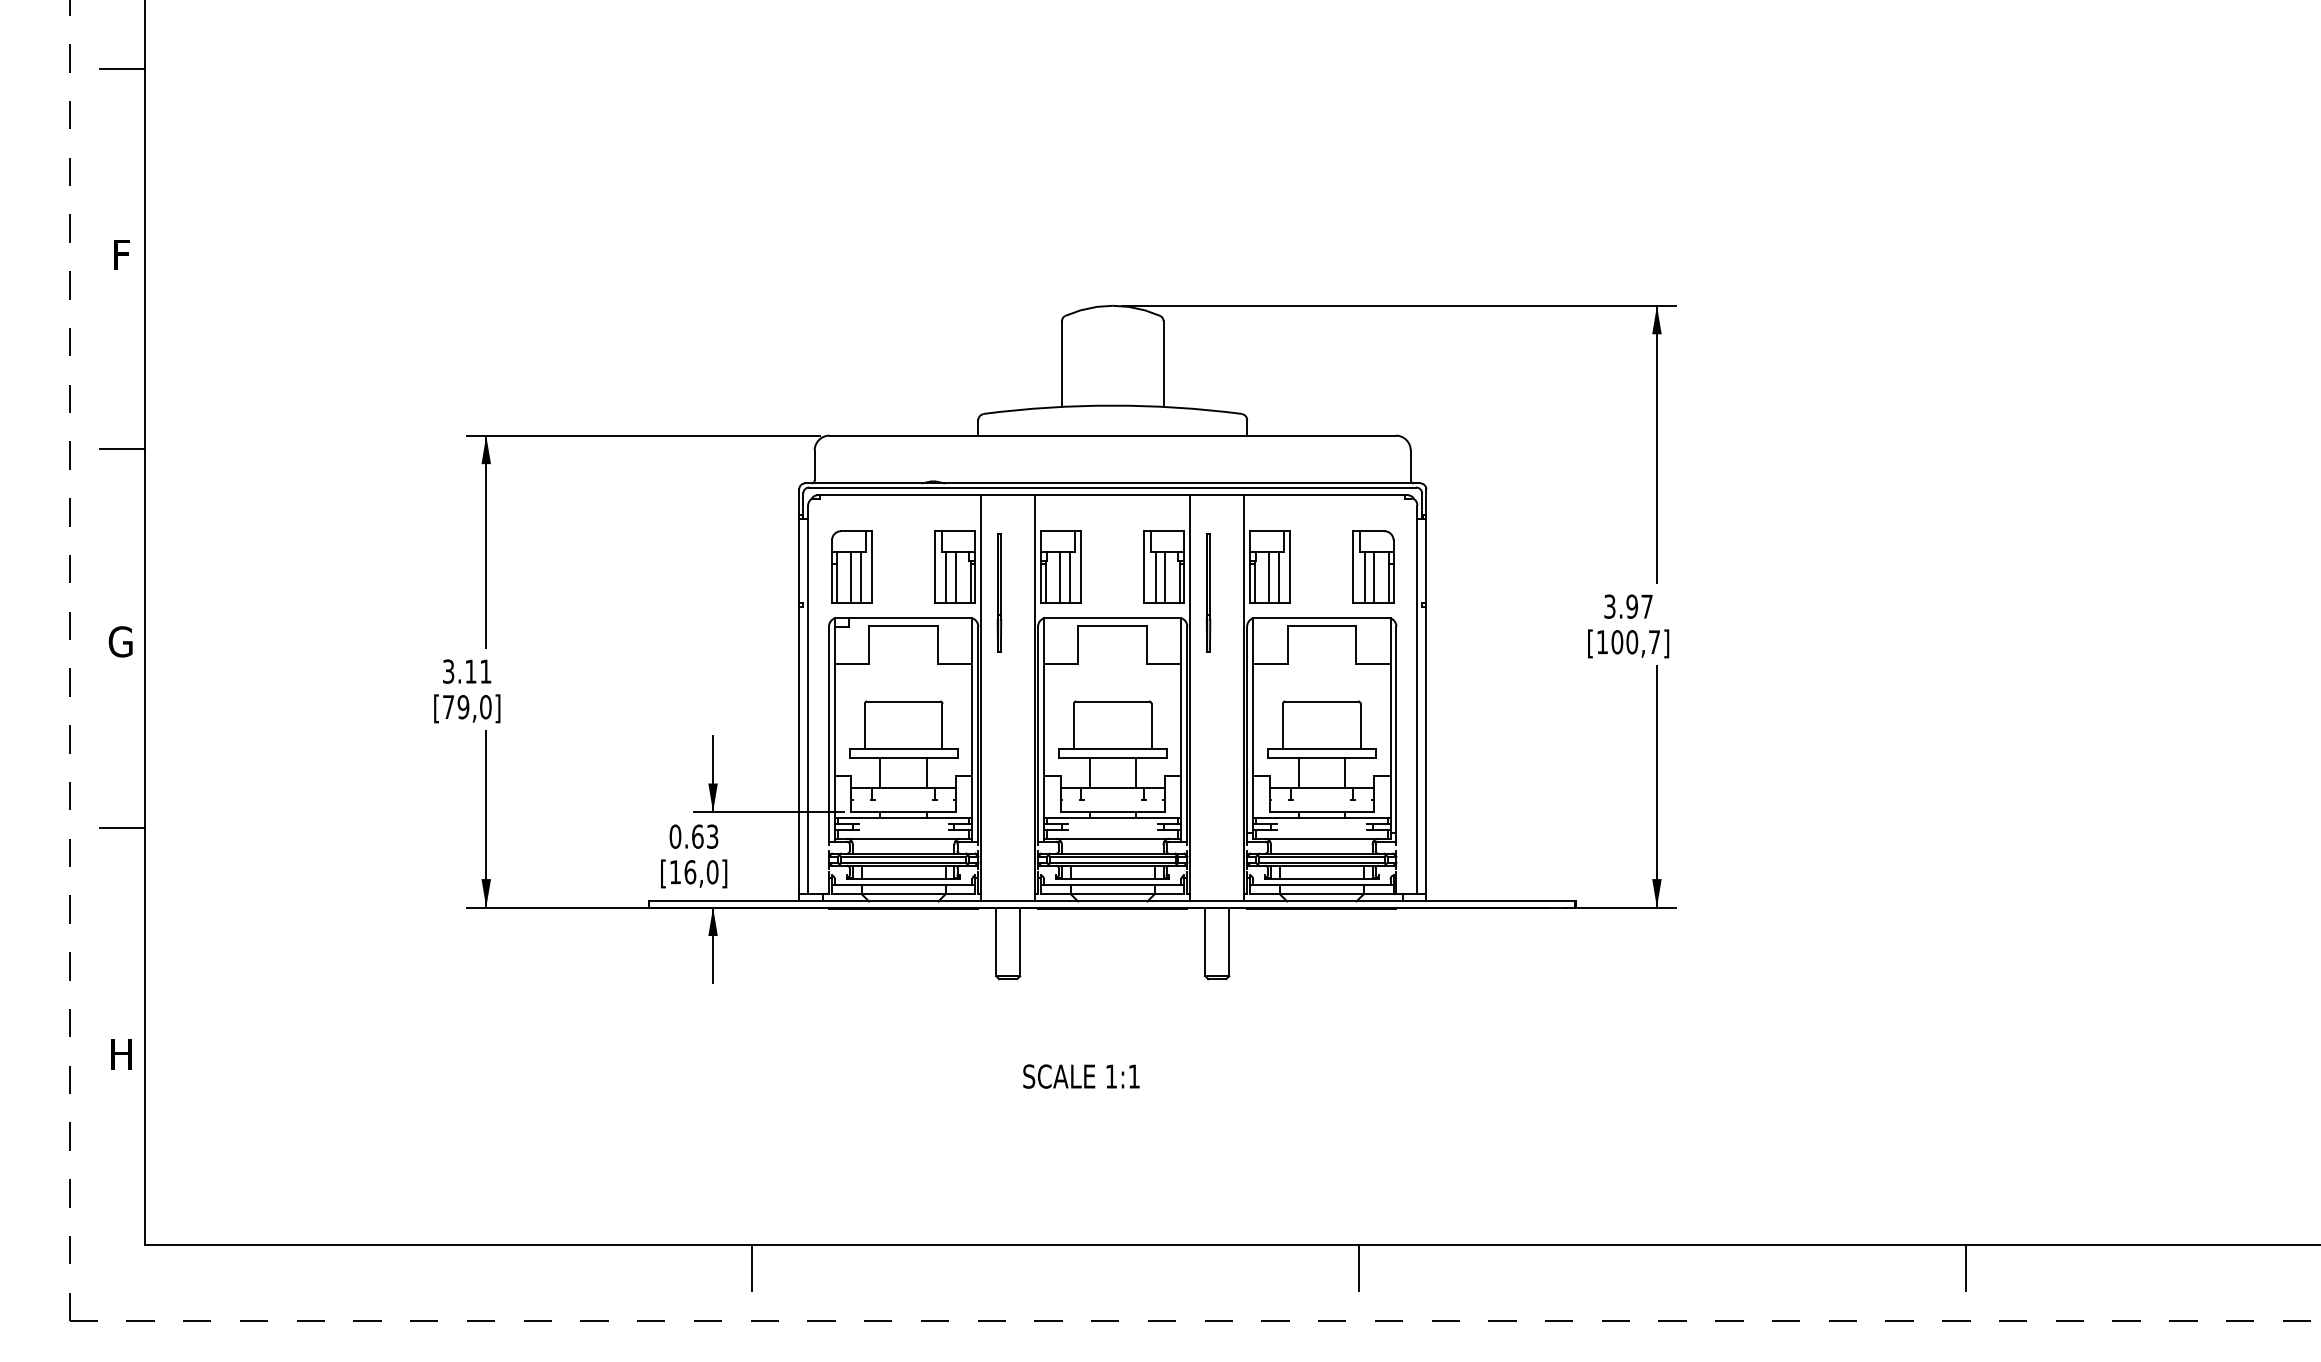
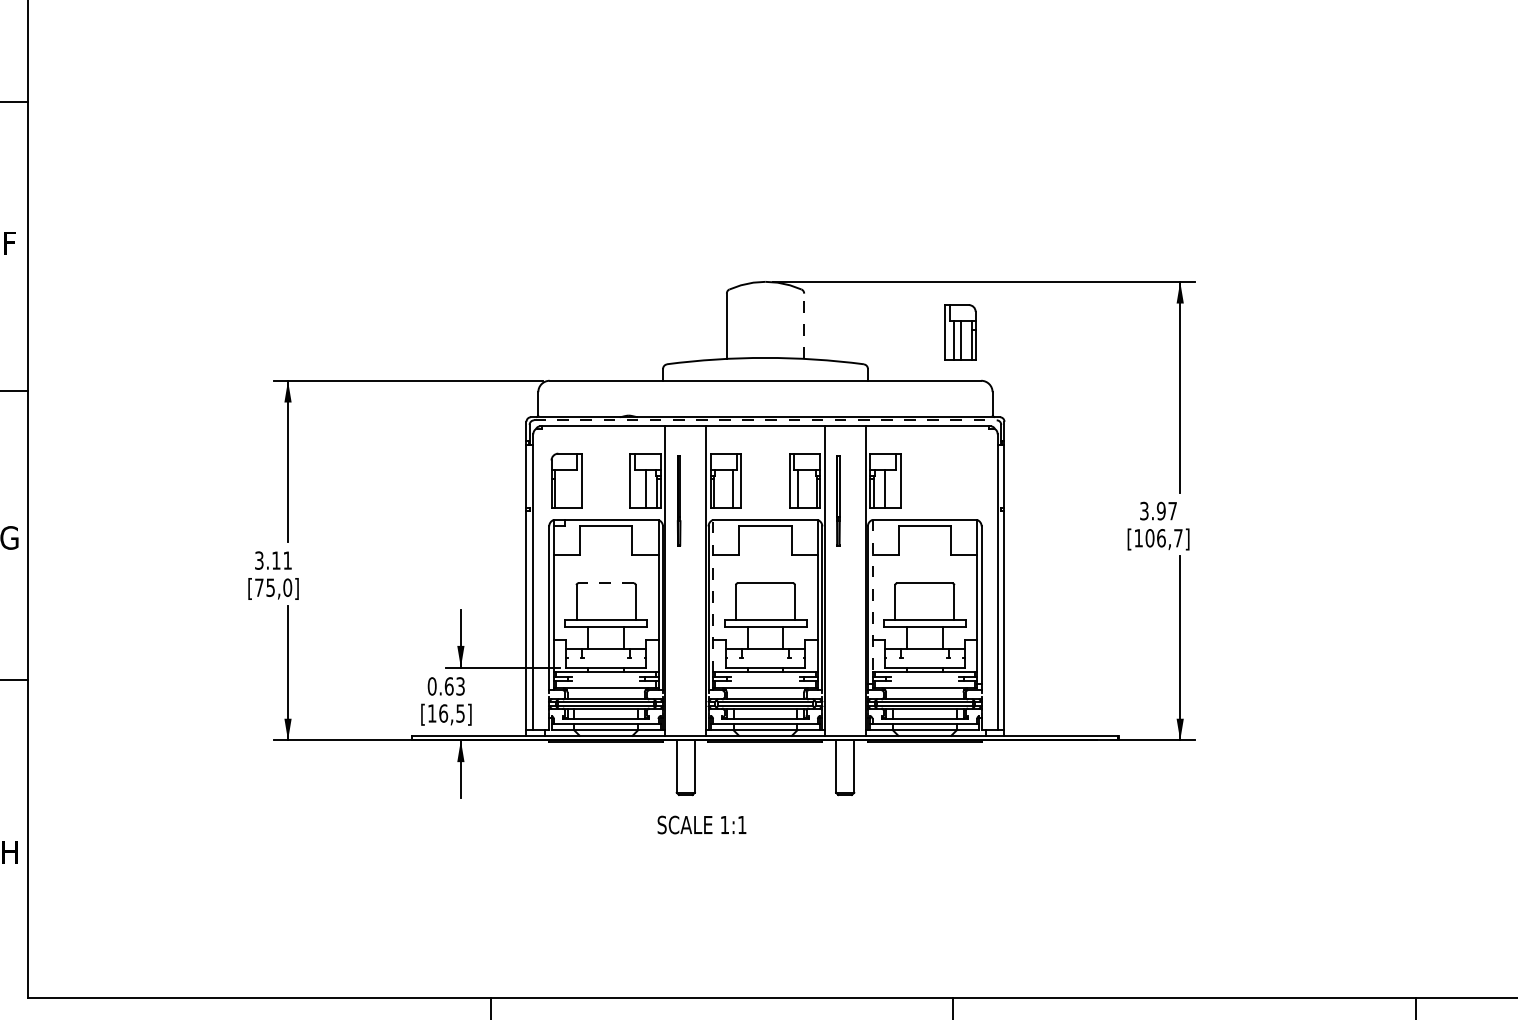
line: (1163, 364) -> (804, 326), solid -> dashed
line: (1113, 487) -> (766, 420), solid -> dashed
part: (1373, 566) -> (960, 331), moved
line: (851, 577) -> (566, 488), removed
line: (861, 577) -> (574, 488), removed
line: (946, 577) -> (638, 488), removed
line: (1060, 577) -> (725, 488), removed
line: (1165, 577) -> (805, 488), removed
line: (1279, 577) -> (892, 488), removed
text: (1632, 641) -> (1161, 537), [100,7] -> [106,7]
line: (903, 701) -> (606, 583), solid -> dashed
text: (463, 706) -> (270, 587), [79,0] -> [75,0]
line: (1044, 717) -> (713, 595), solid -> dashed
line: (1253, 718) -> (872, 596), solid -> dashed
text: (712, 872) -> (460, 713), [16,0] -> [16,5]
text: (1081, 1076) -> (702, 824), moved

